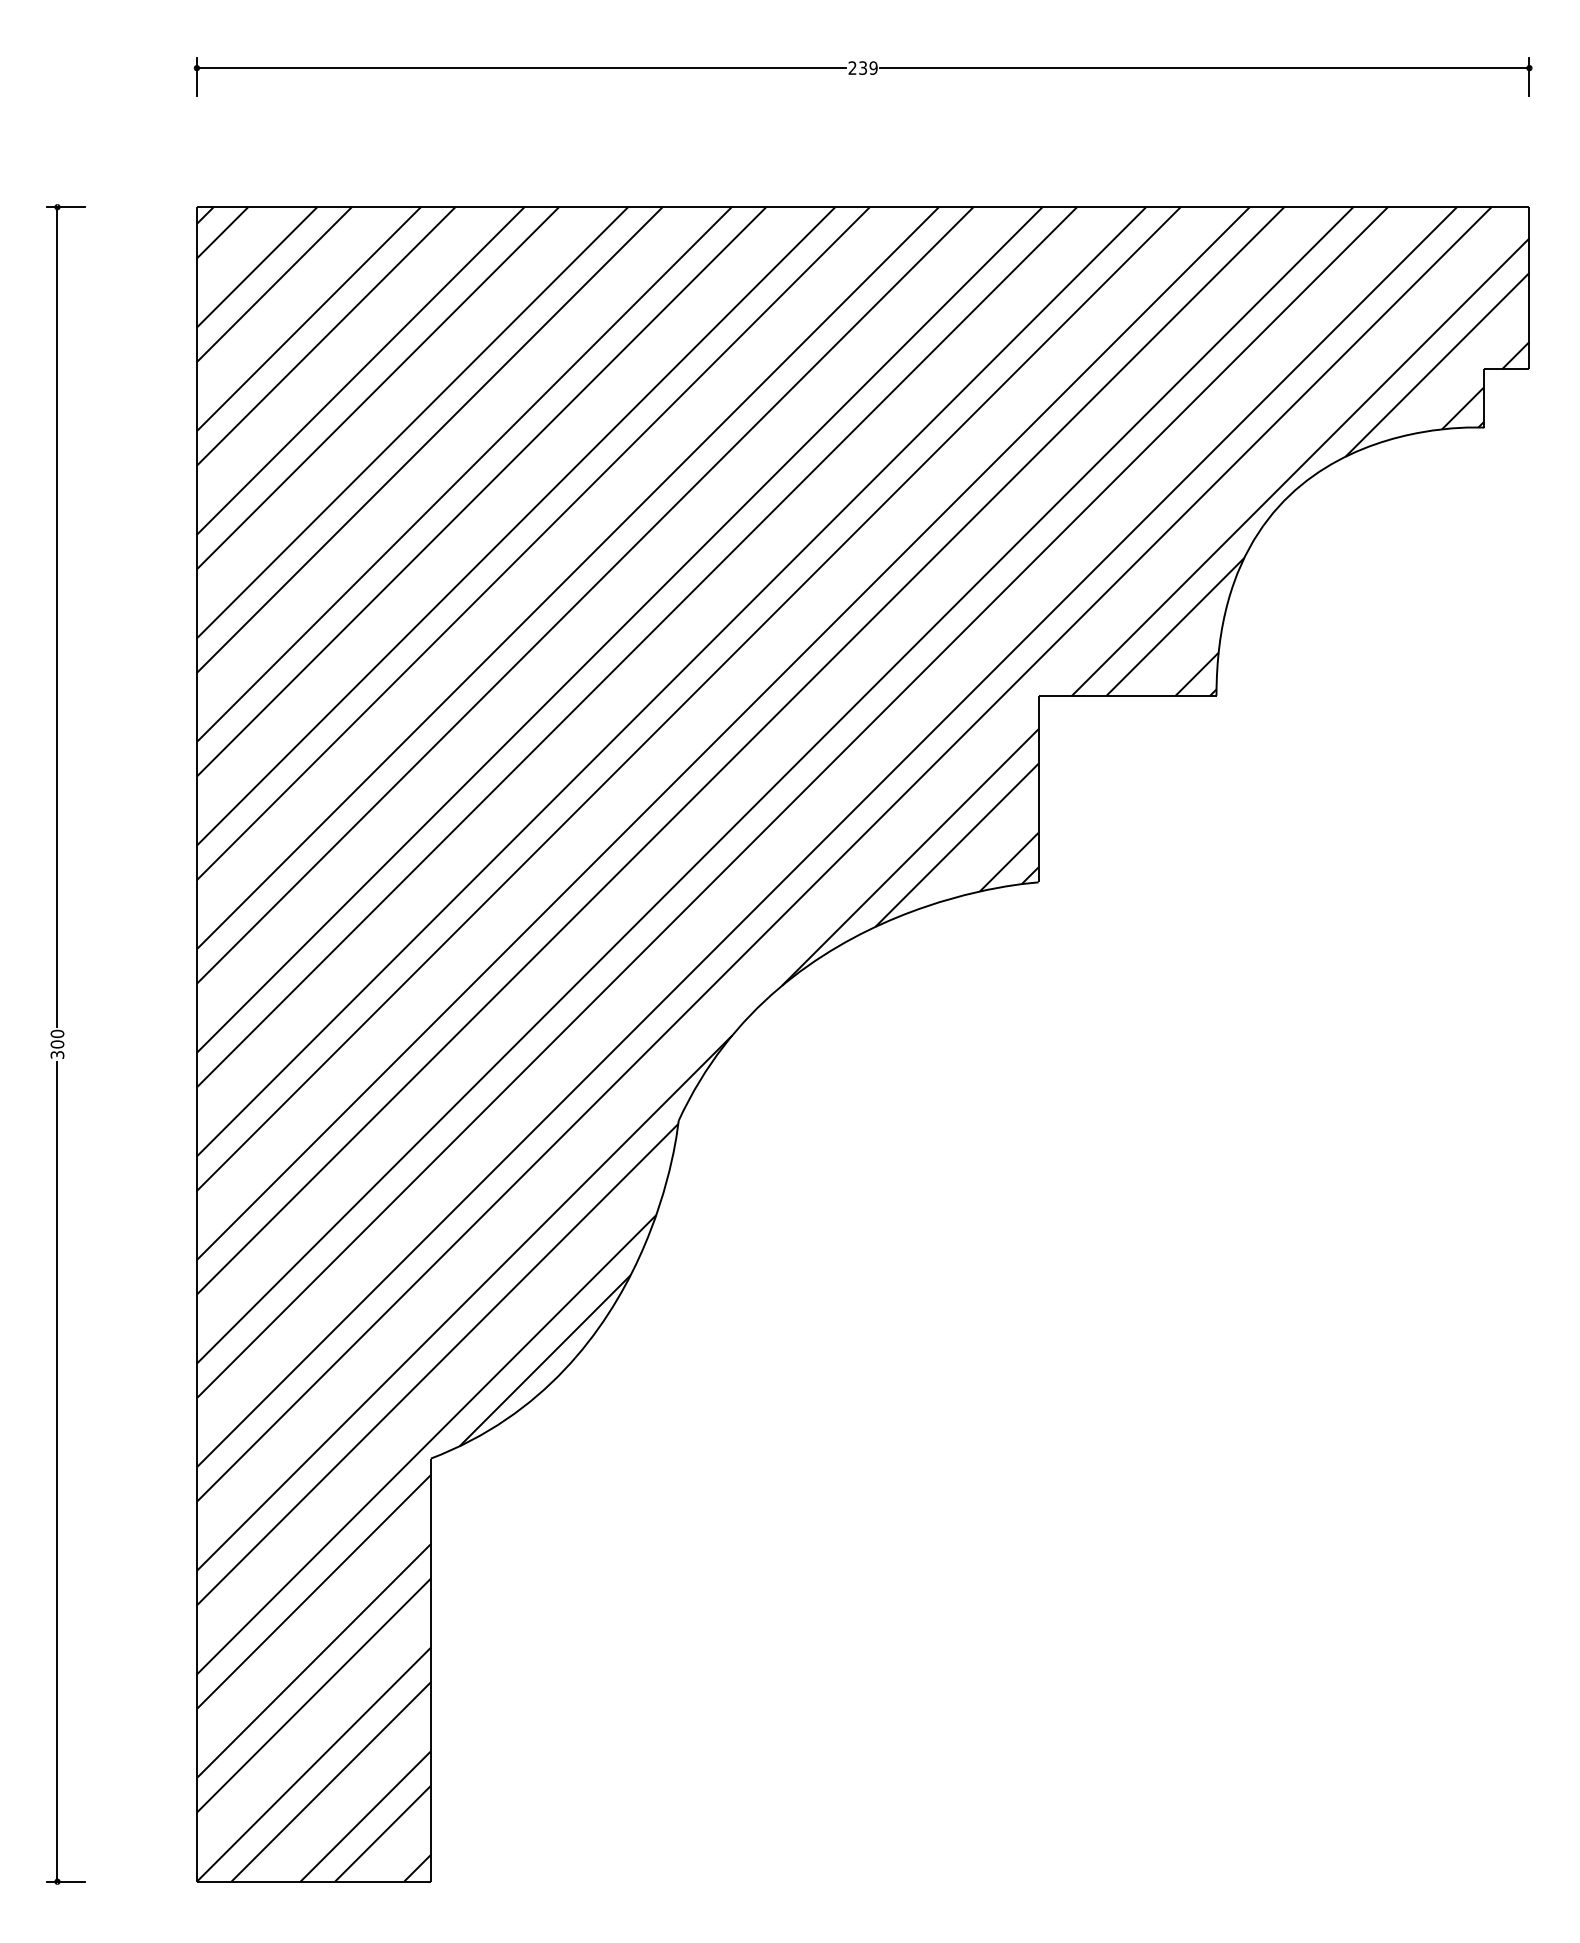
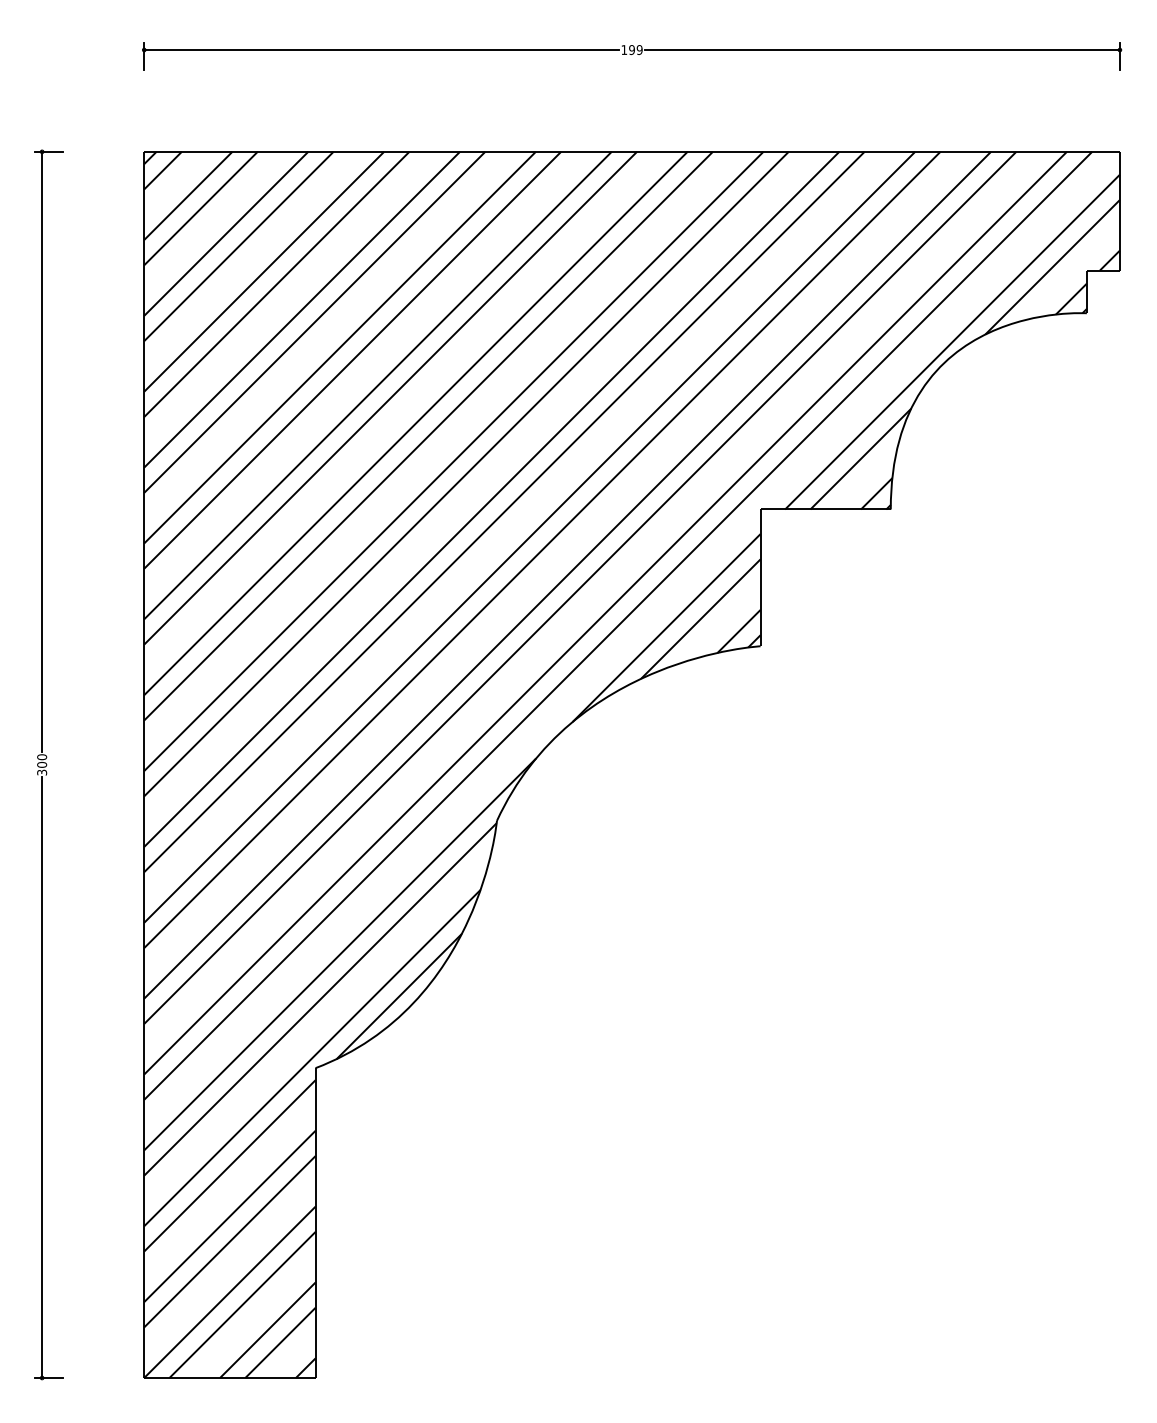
text: (856, 67) -> (627, 49), 239 -> 199

